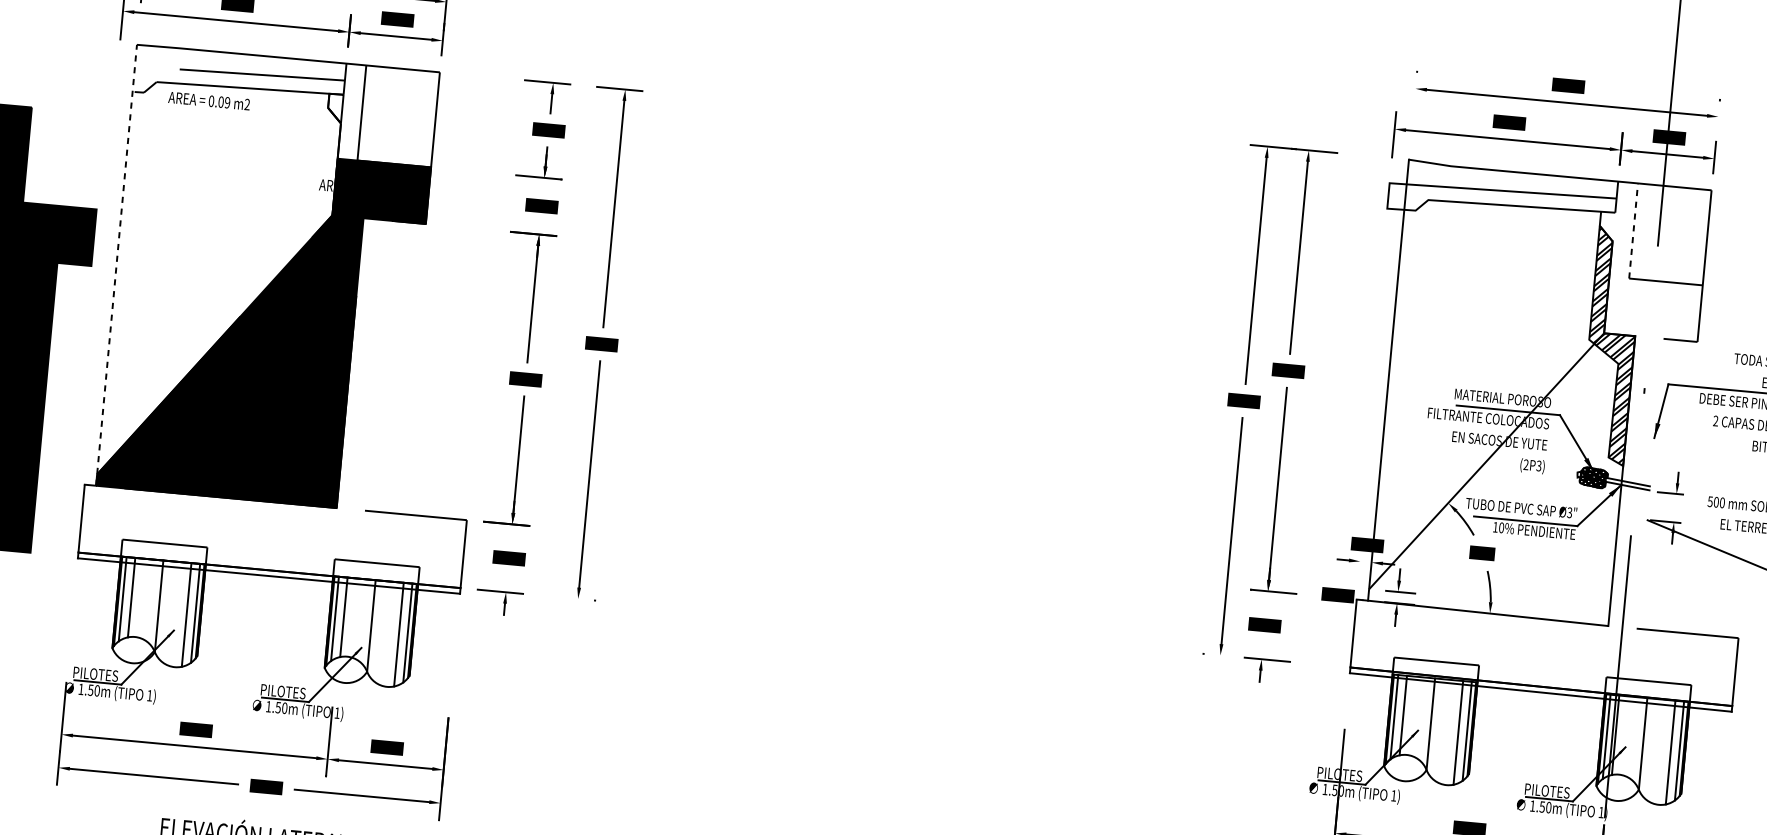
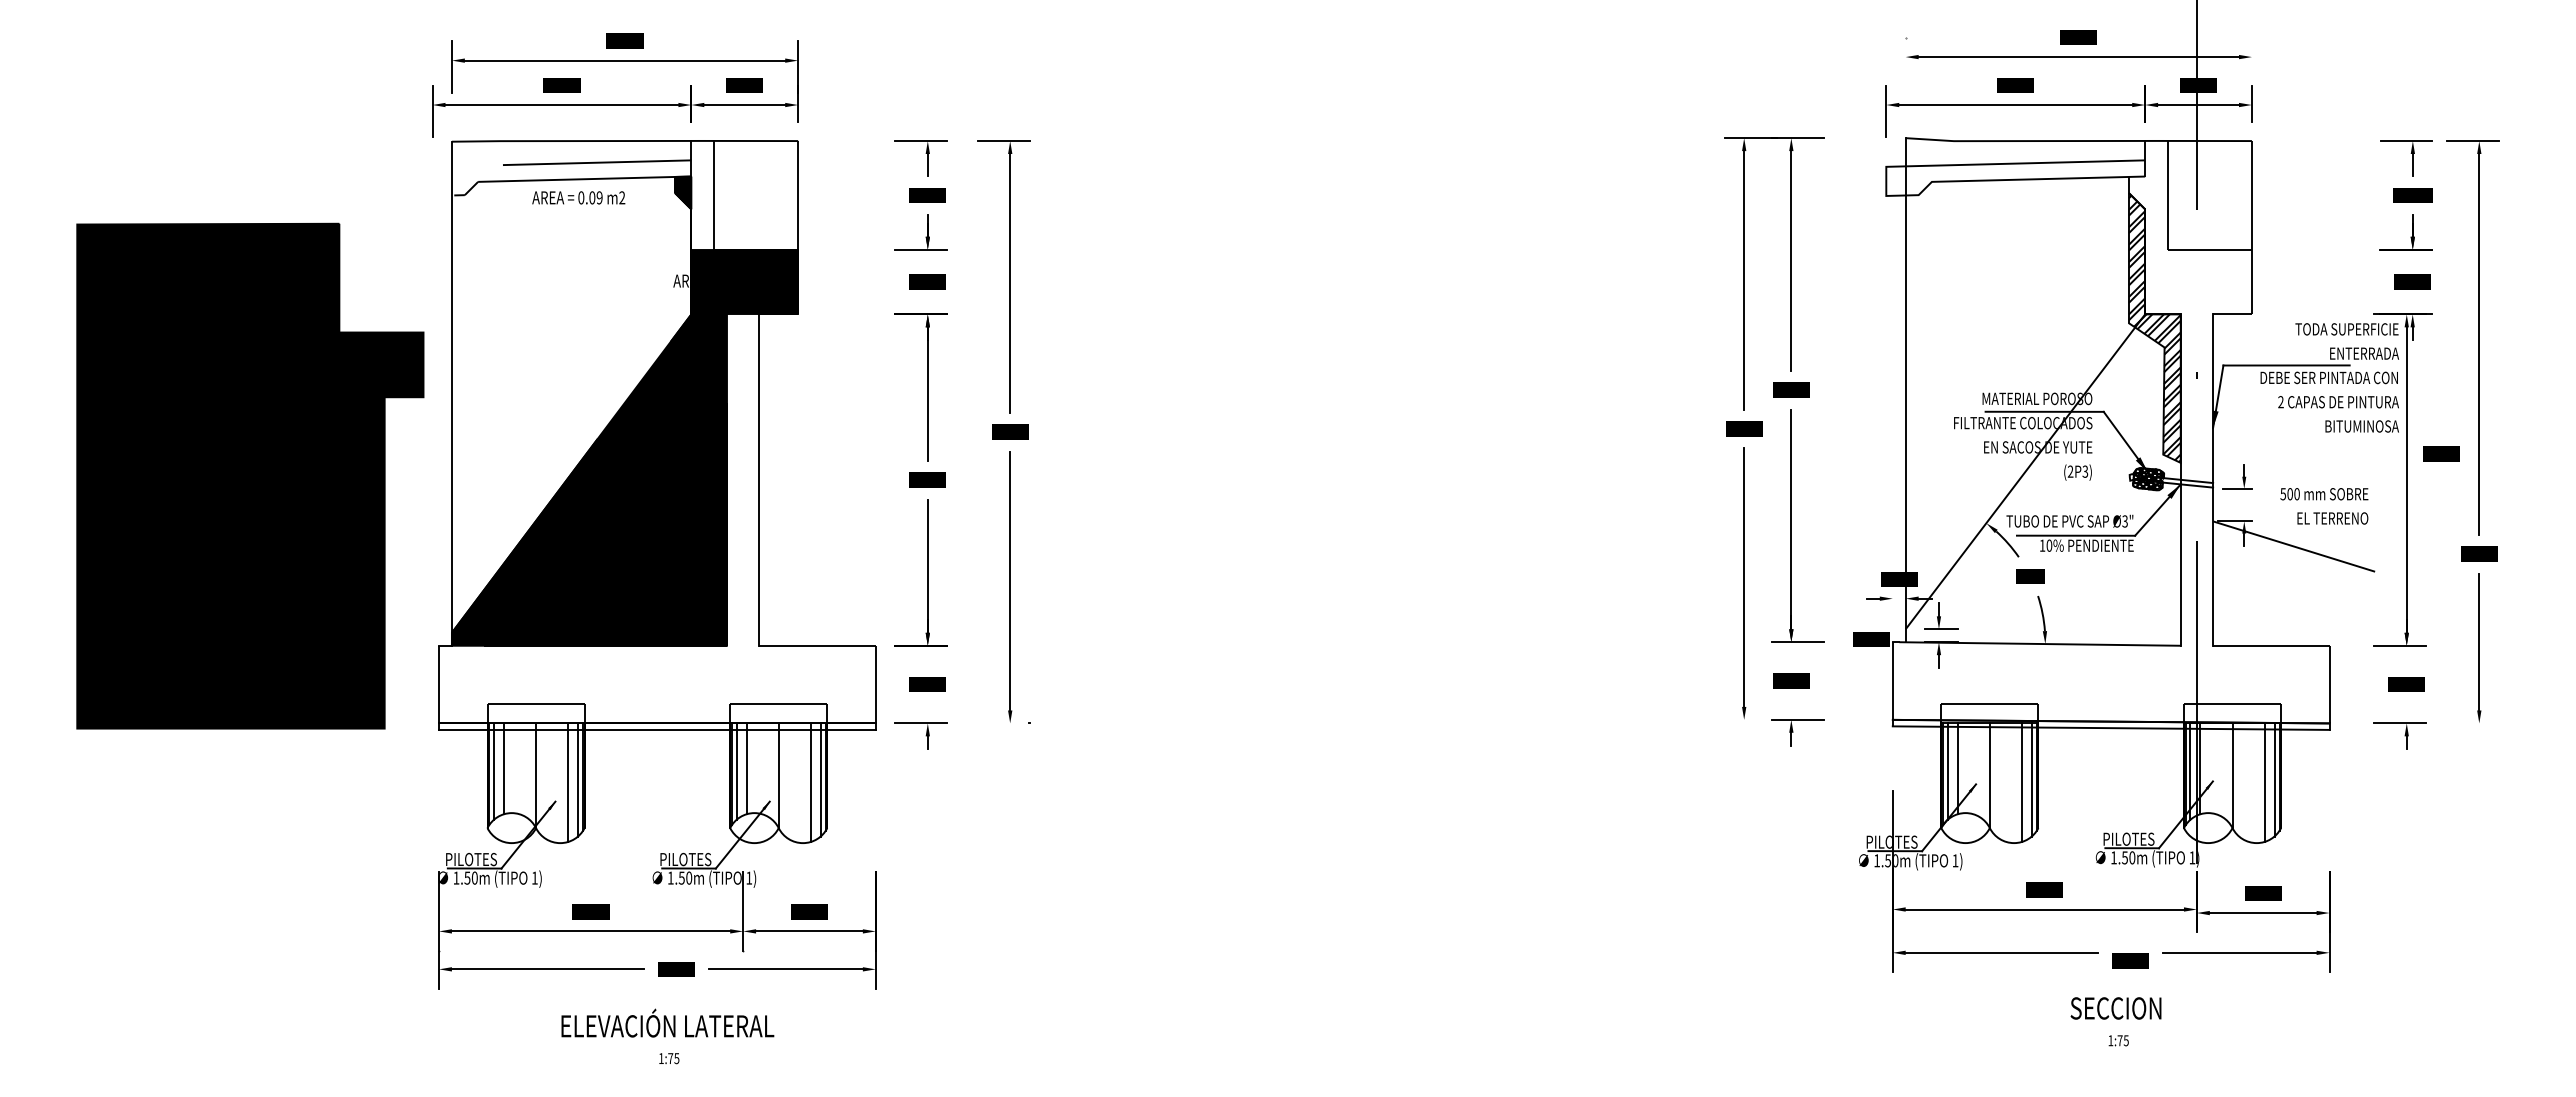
text: (209, 100) -> (578, 197), moved
fill: (335, 108) -> (683, 192), added
line: (1633, 230) -> (2167, 194), dashed -> solid
line: (116, 265) -> (451, 393), dashed -> solid
line: (378, 365) -> (759, 479), added
line: (1650, 483) -> (2213, 479), added

